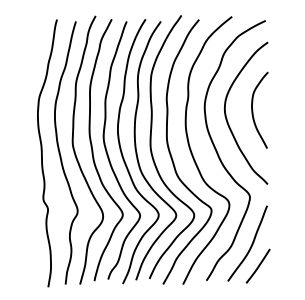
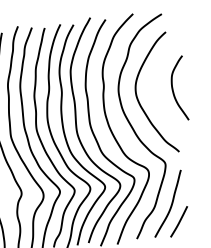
curve: (253, 110) -> (173, 89), moved

